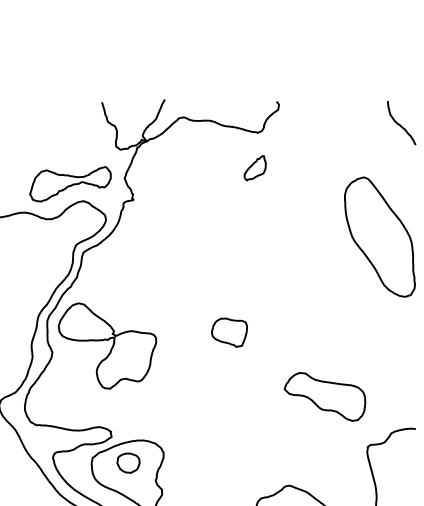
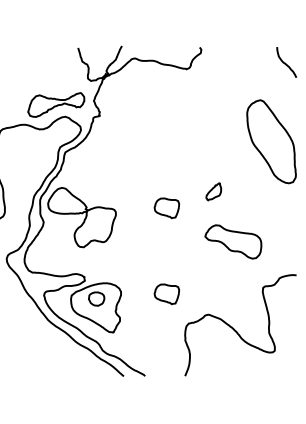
part: (254, 167) -> (213, 191), moved
part: (325, 396) -> (233, 241), moved
part: (228, 456) -> (166, 294), added

